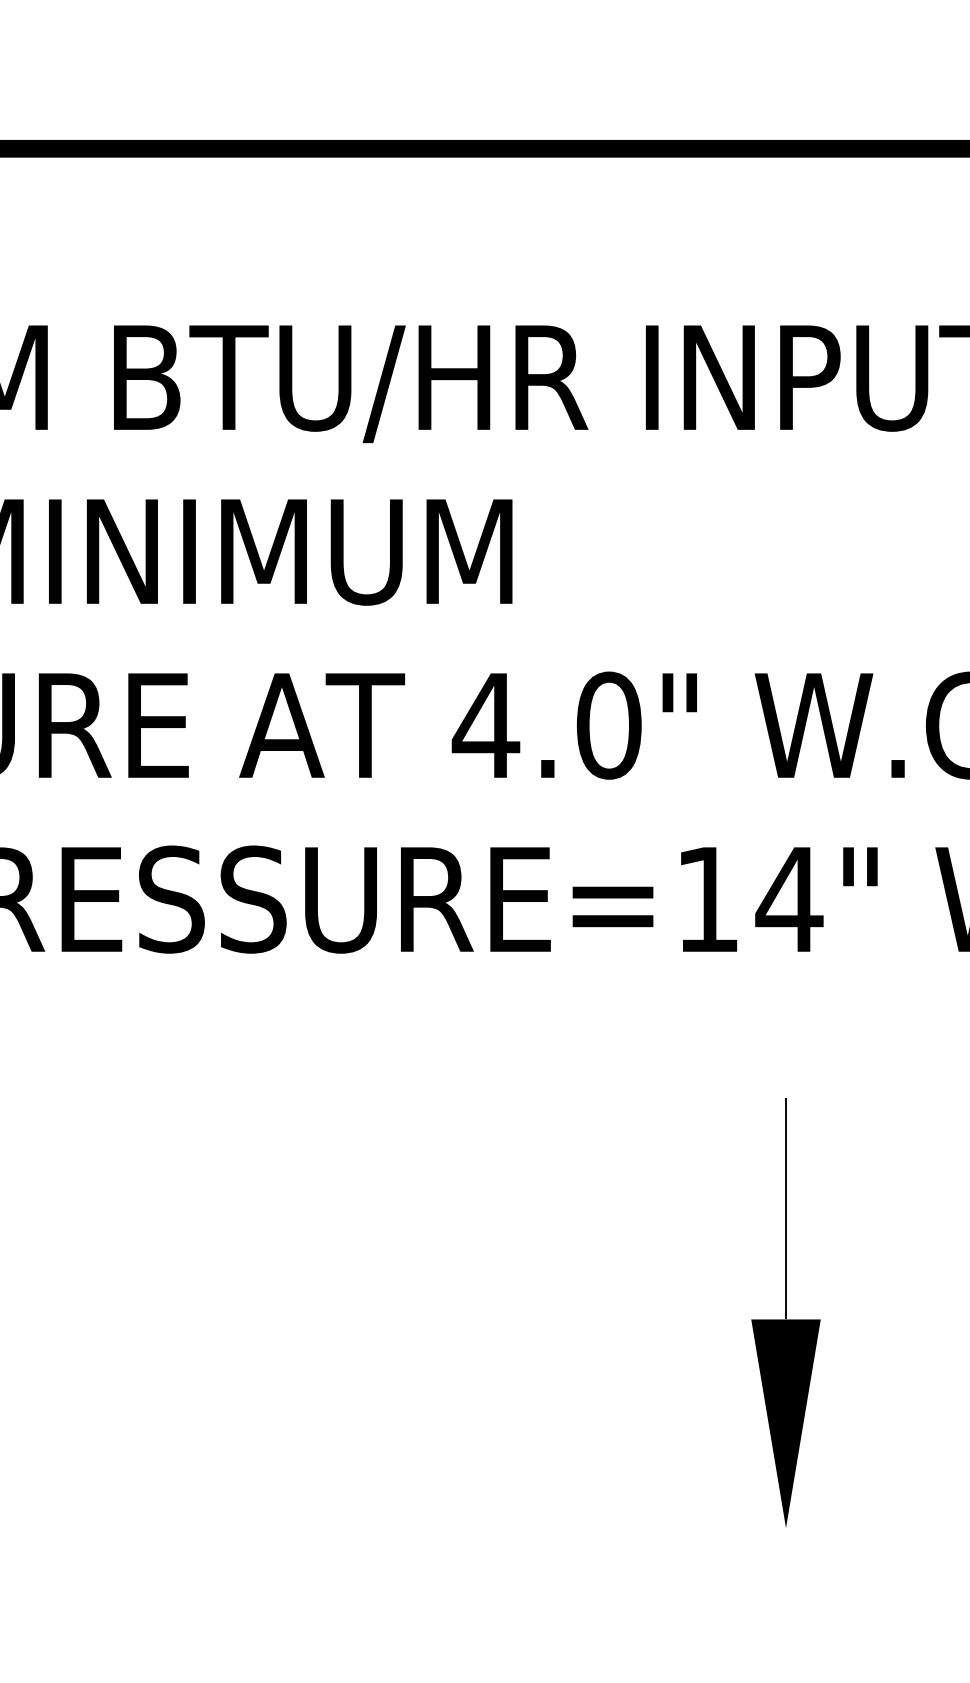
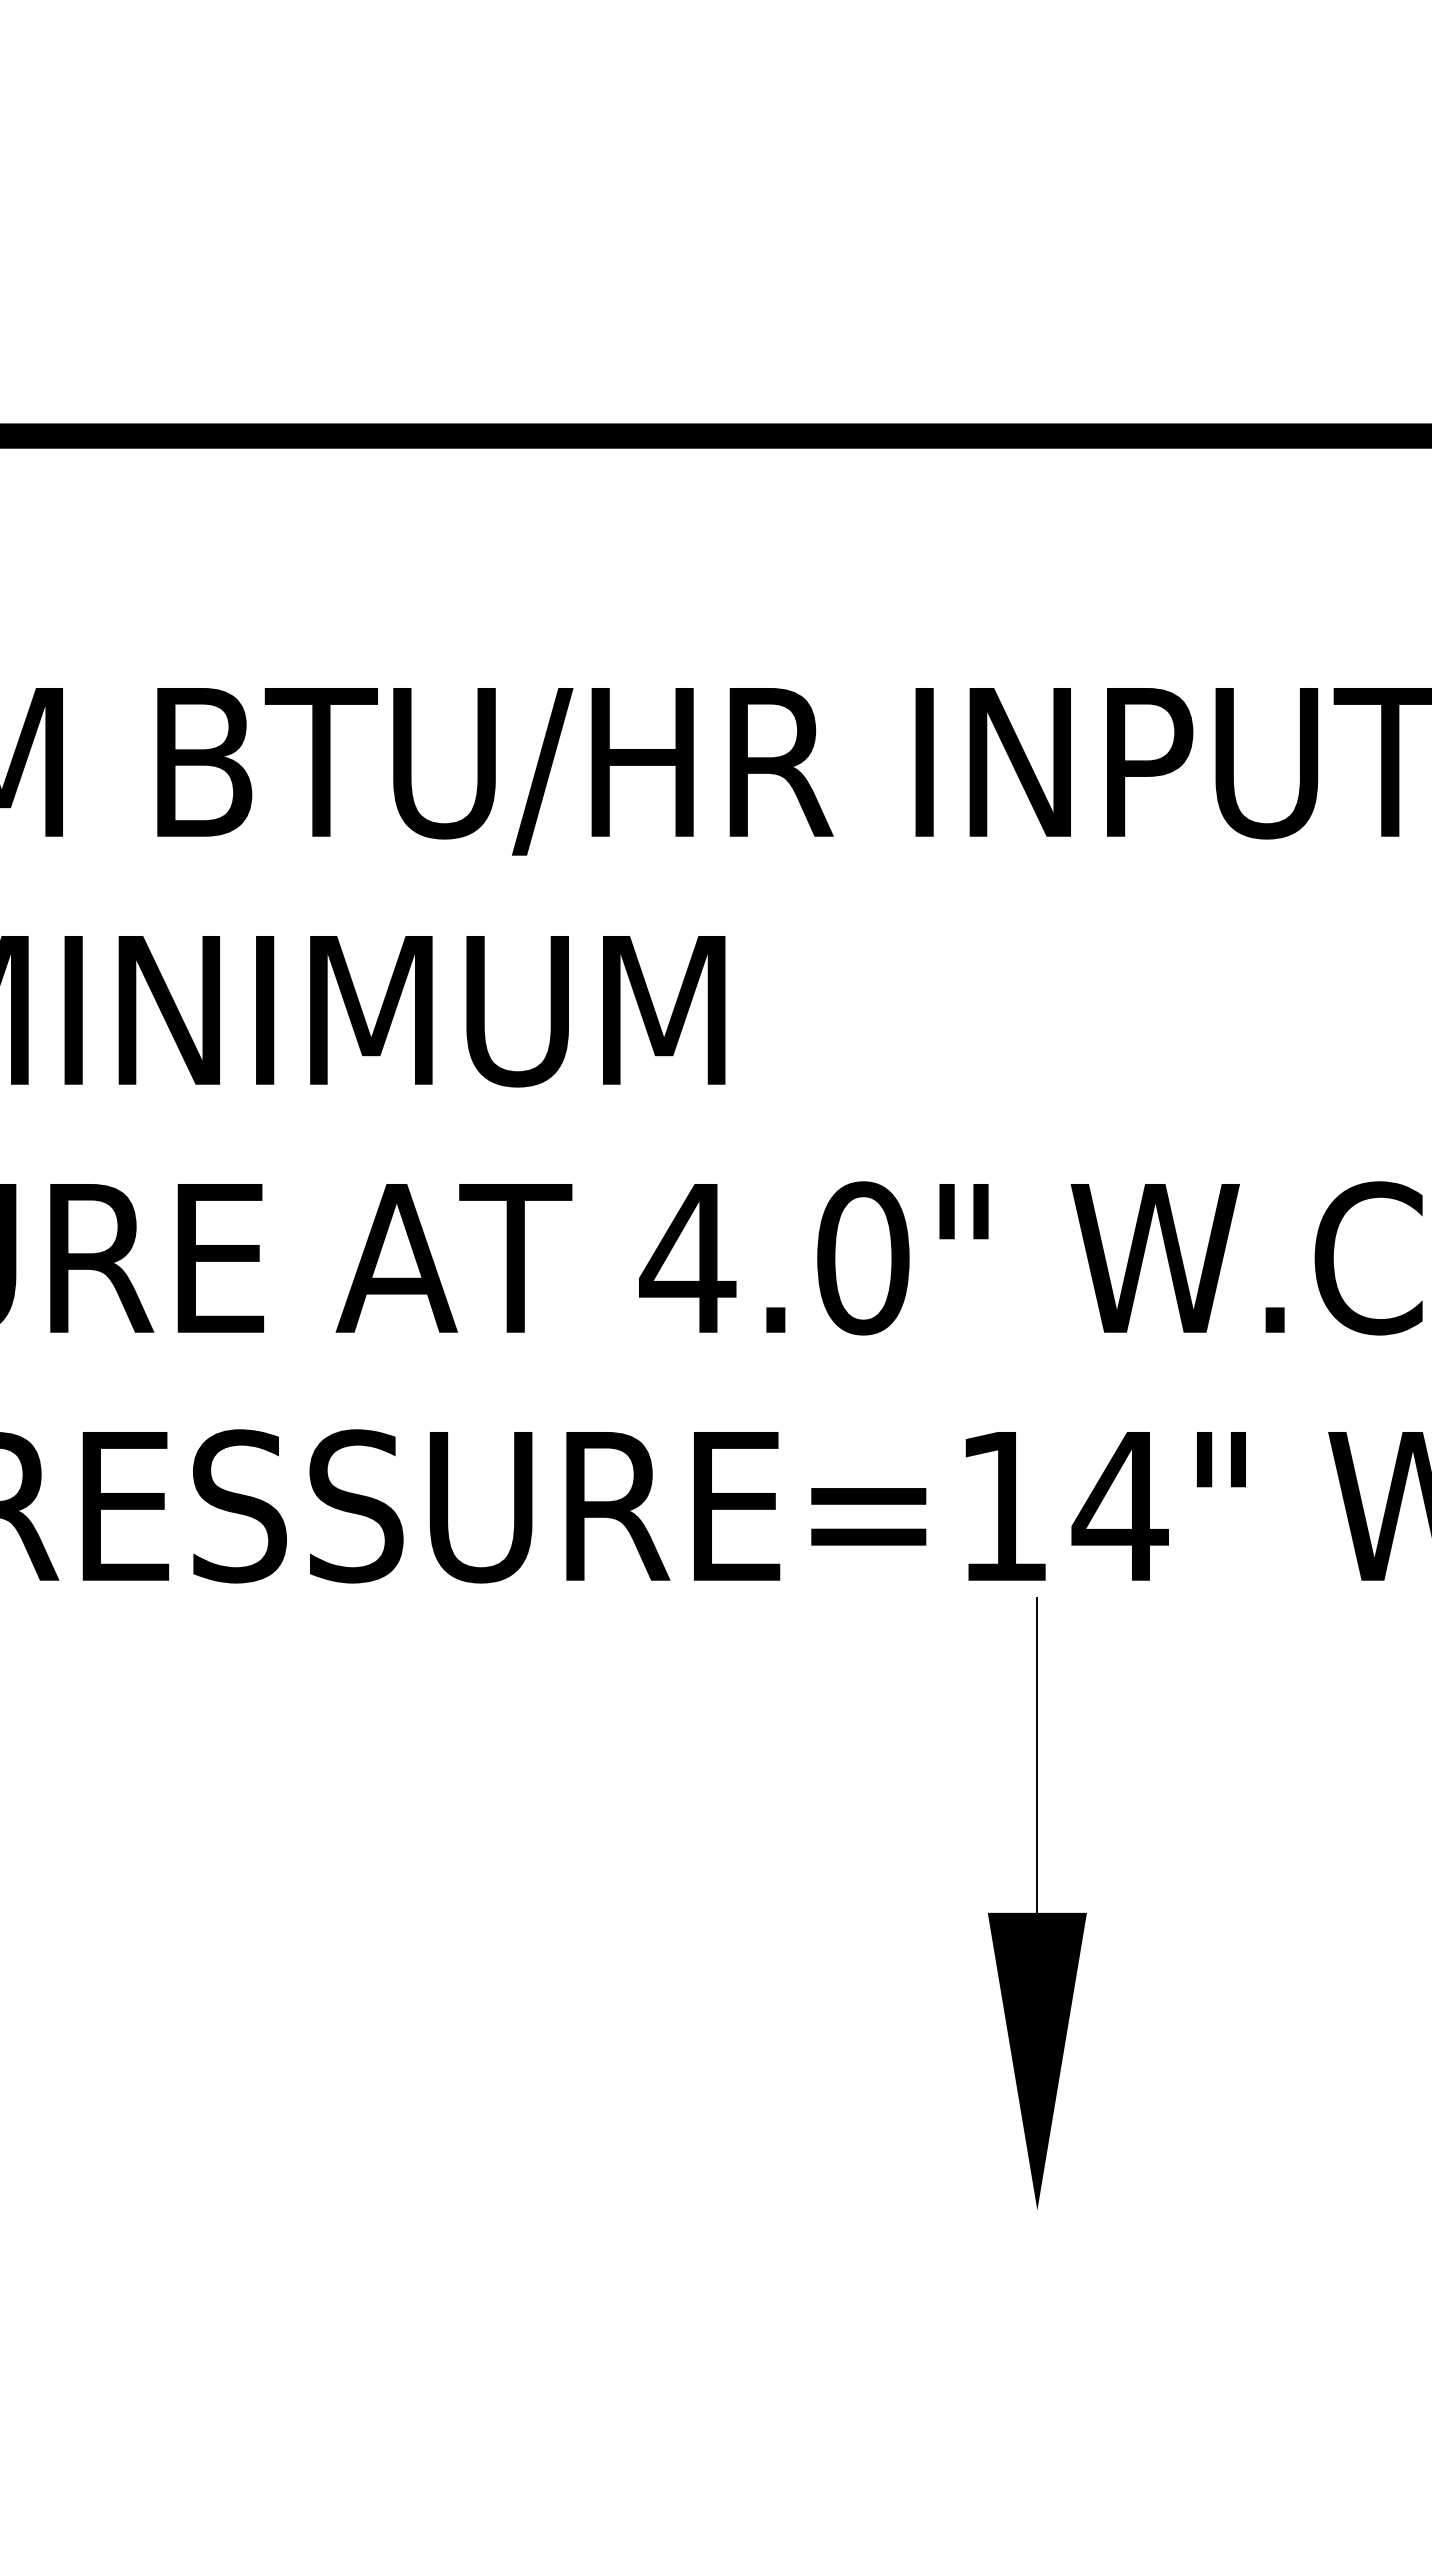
part: (786, 1312) -> (1037, 1903), moved

